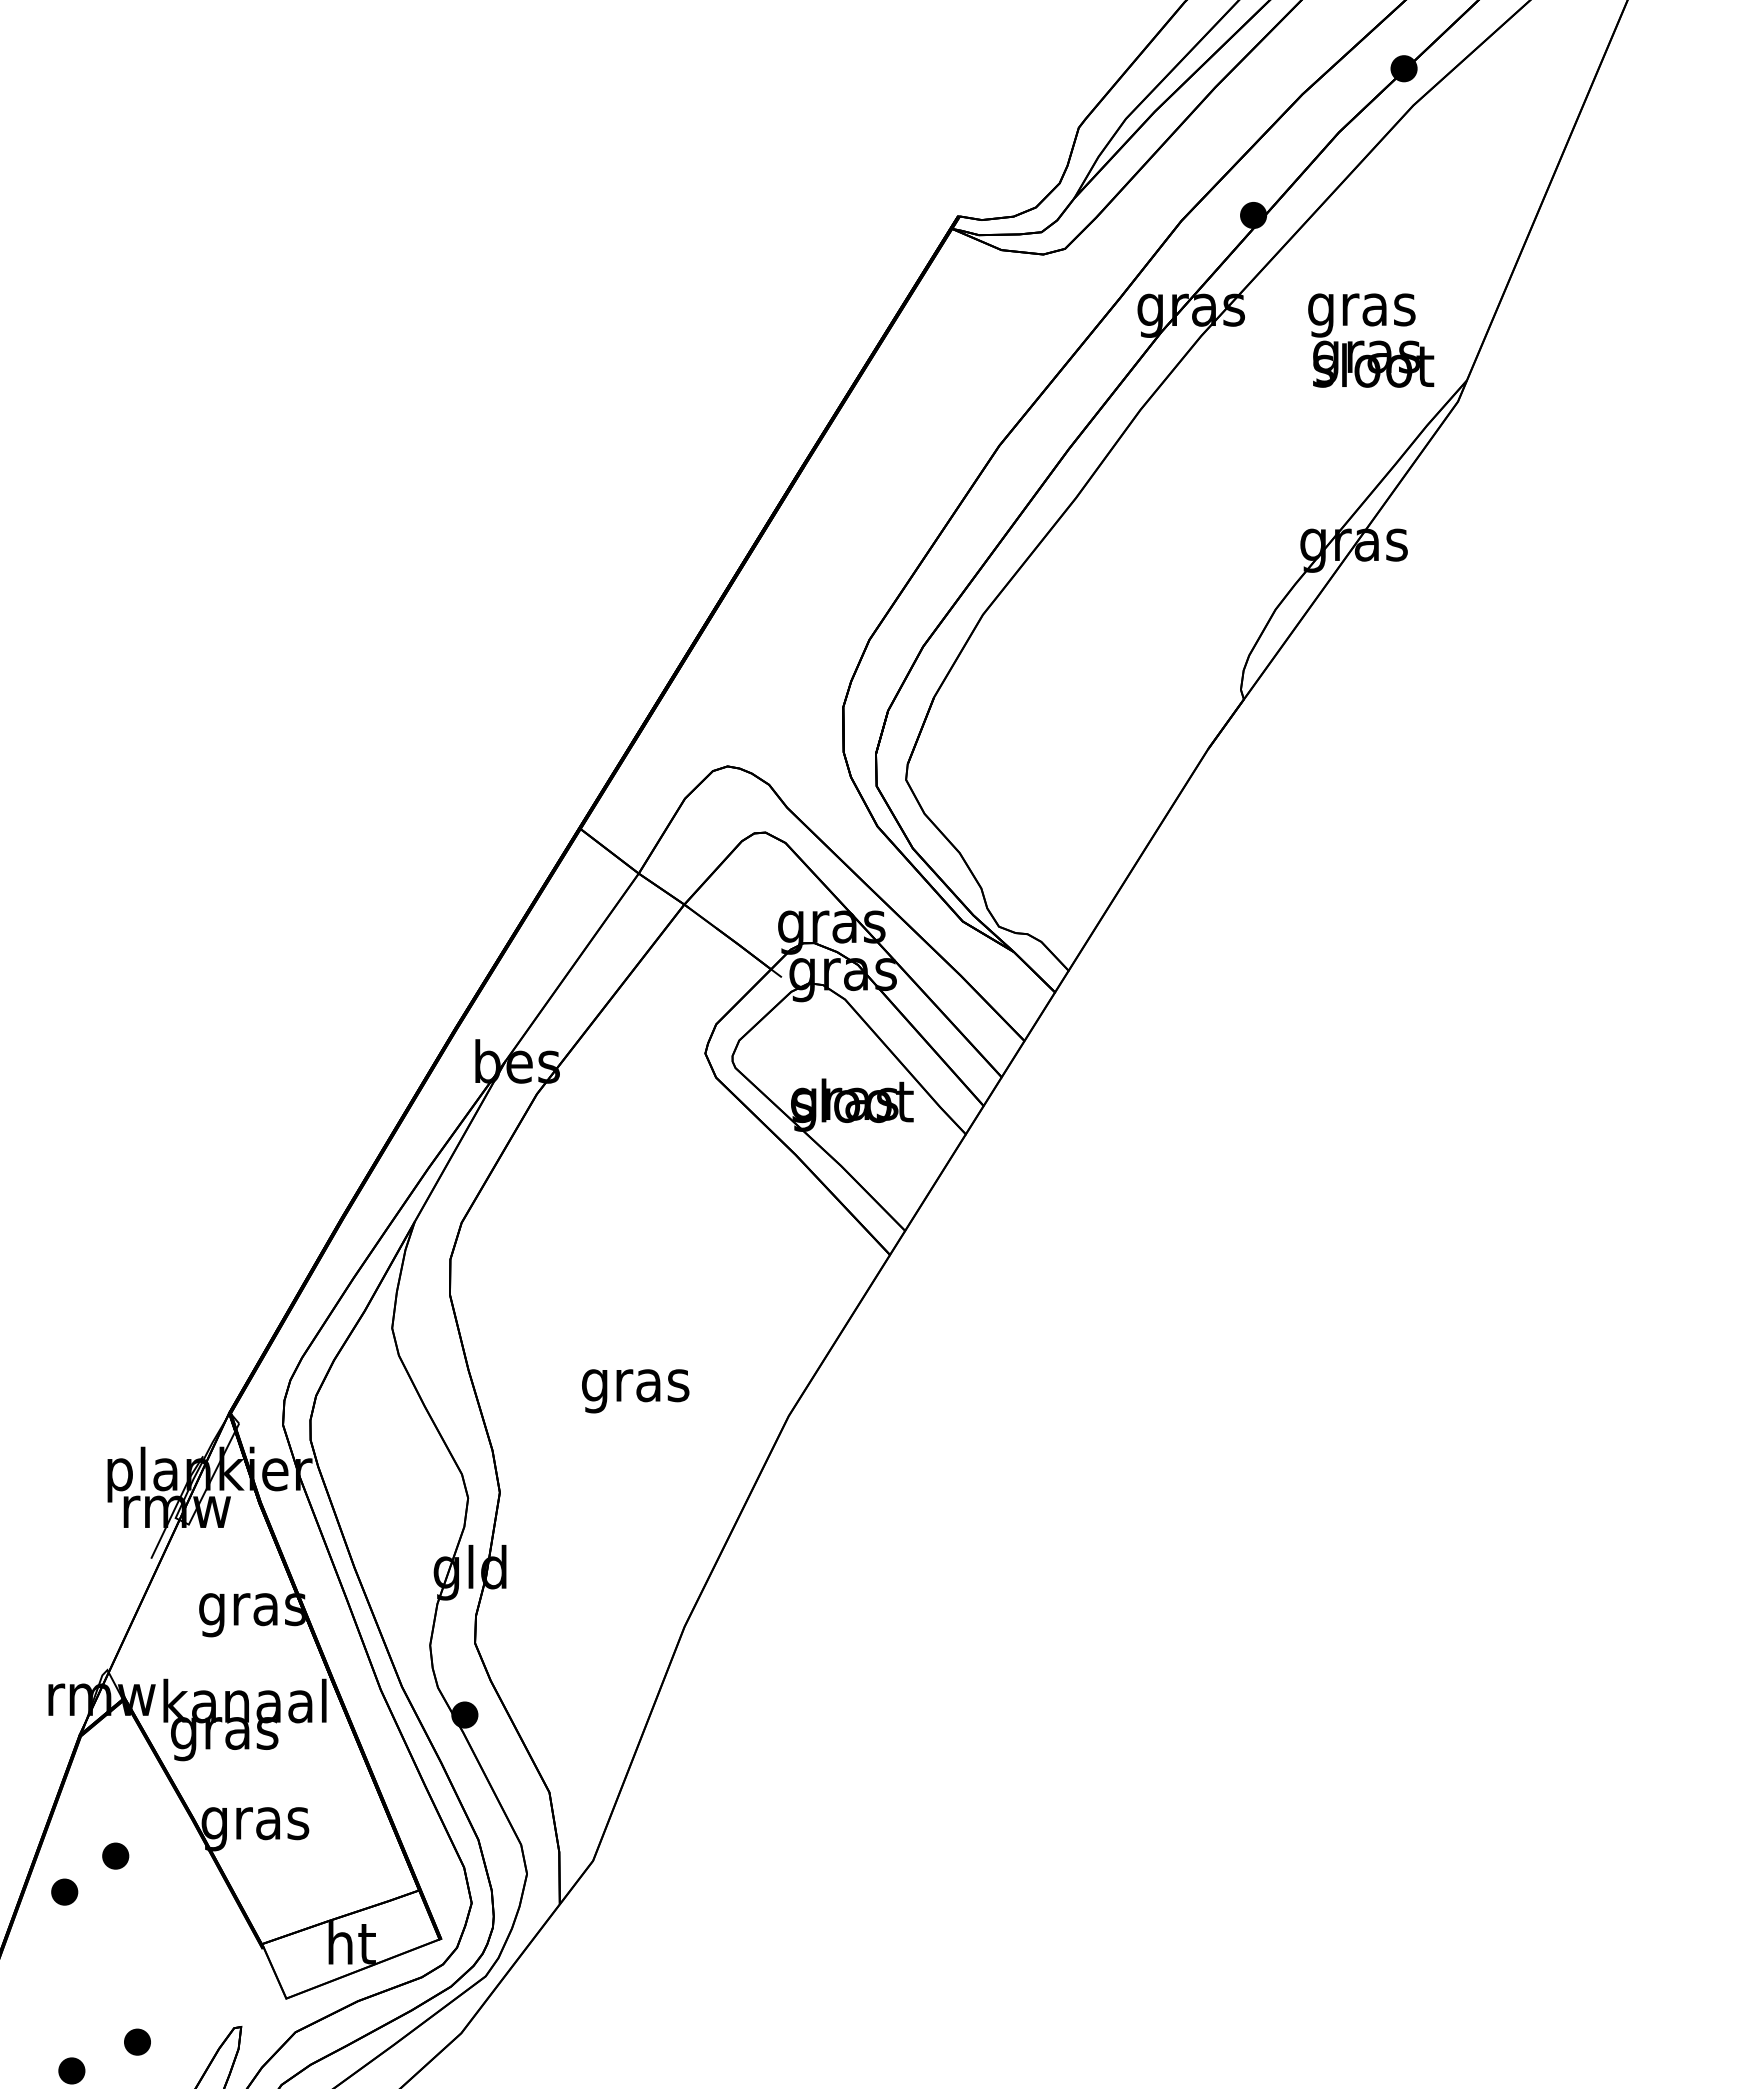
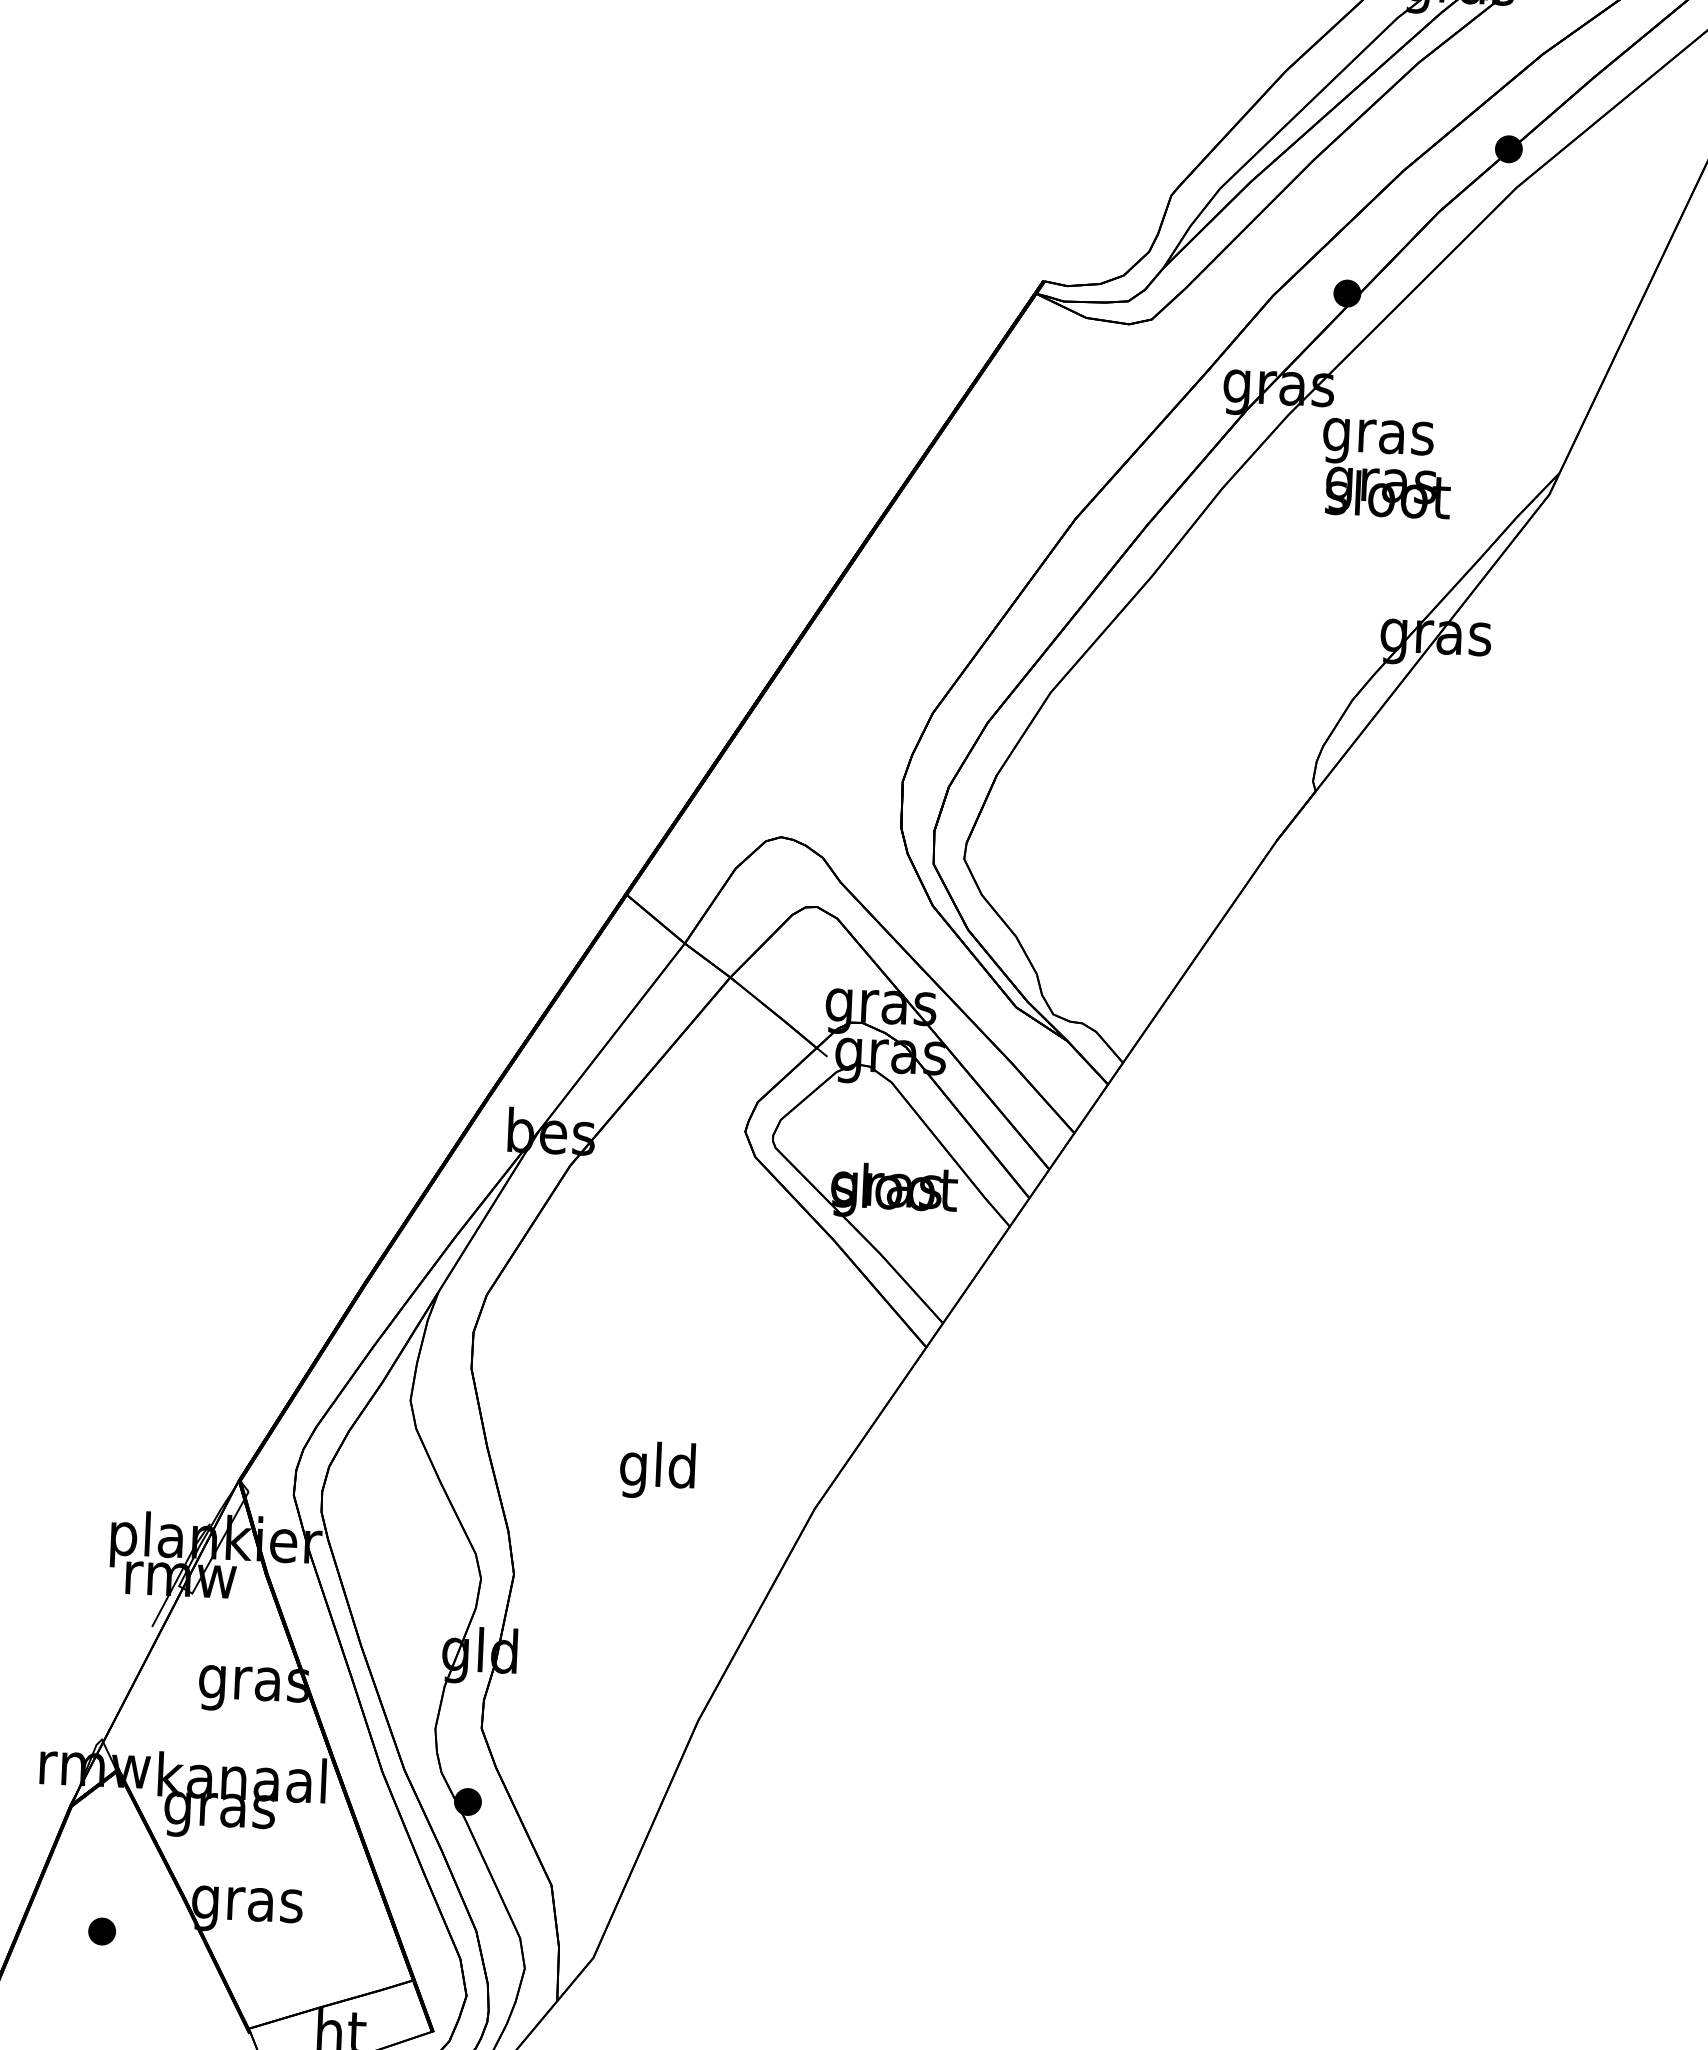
text: (1371, 340) -> (1387, 468), moved
text: (635, 1385) -> (658, 1470), gras -> gld
part: (64, 1891) -> (47, 1965), removed

